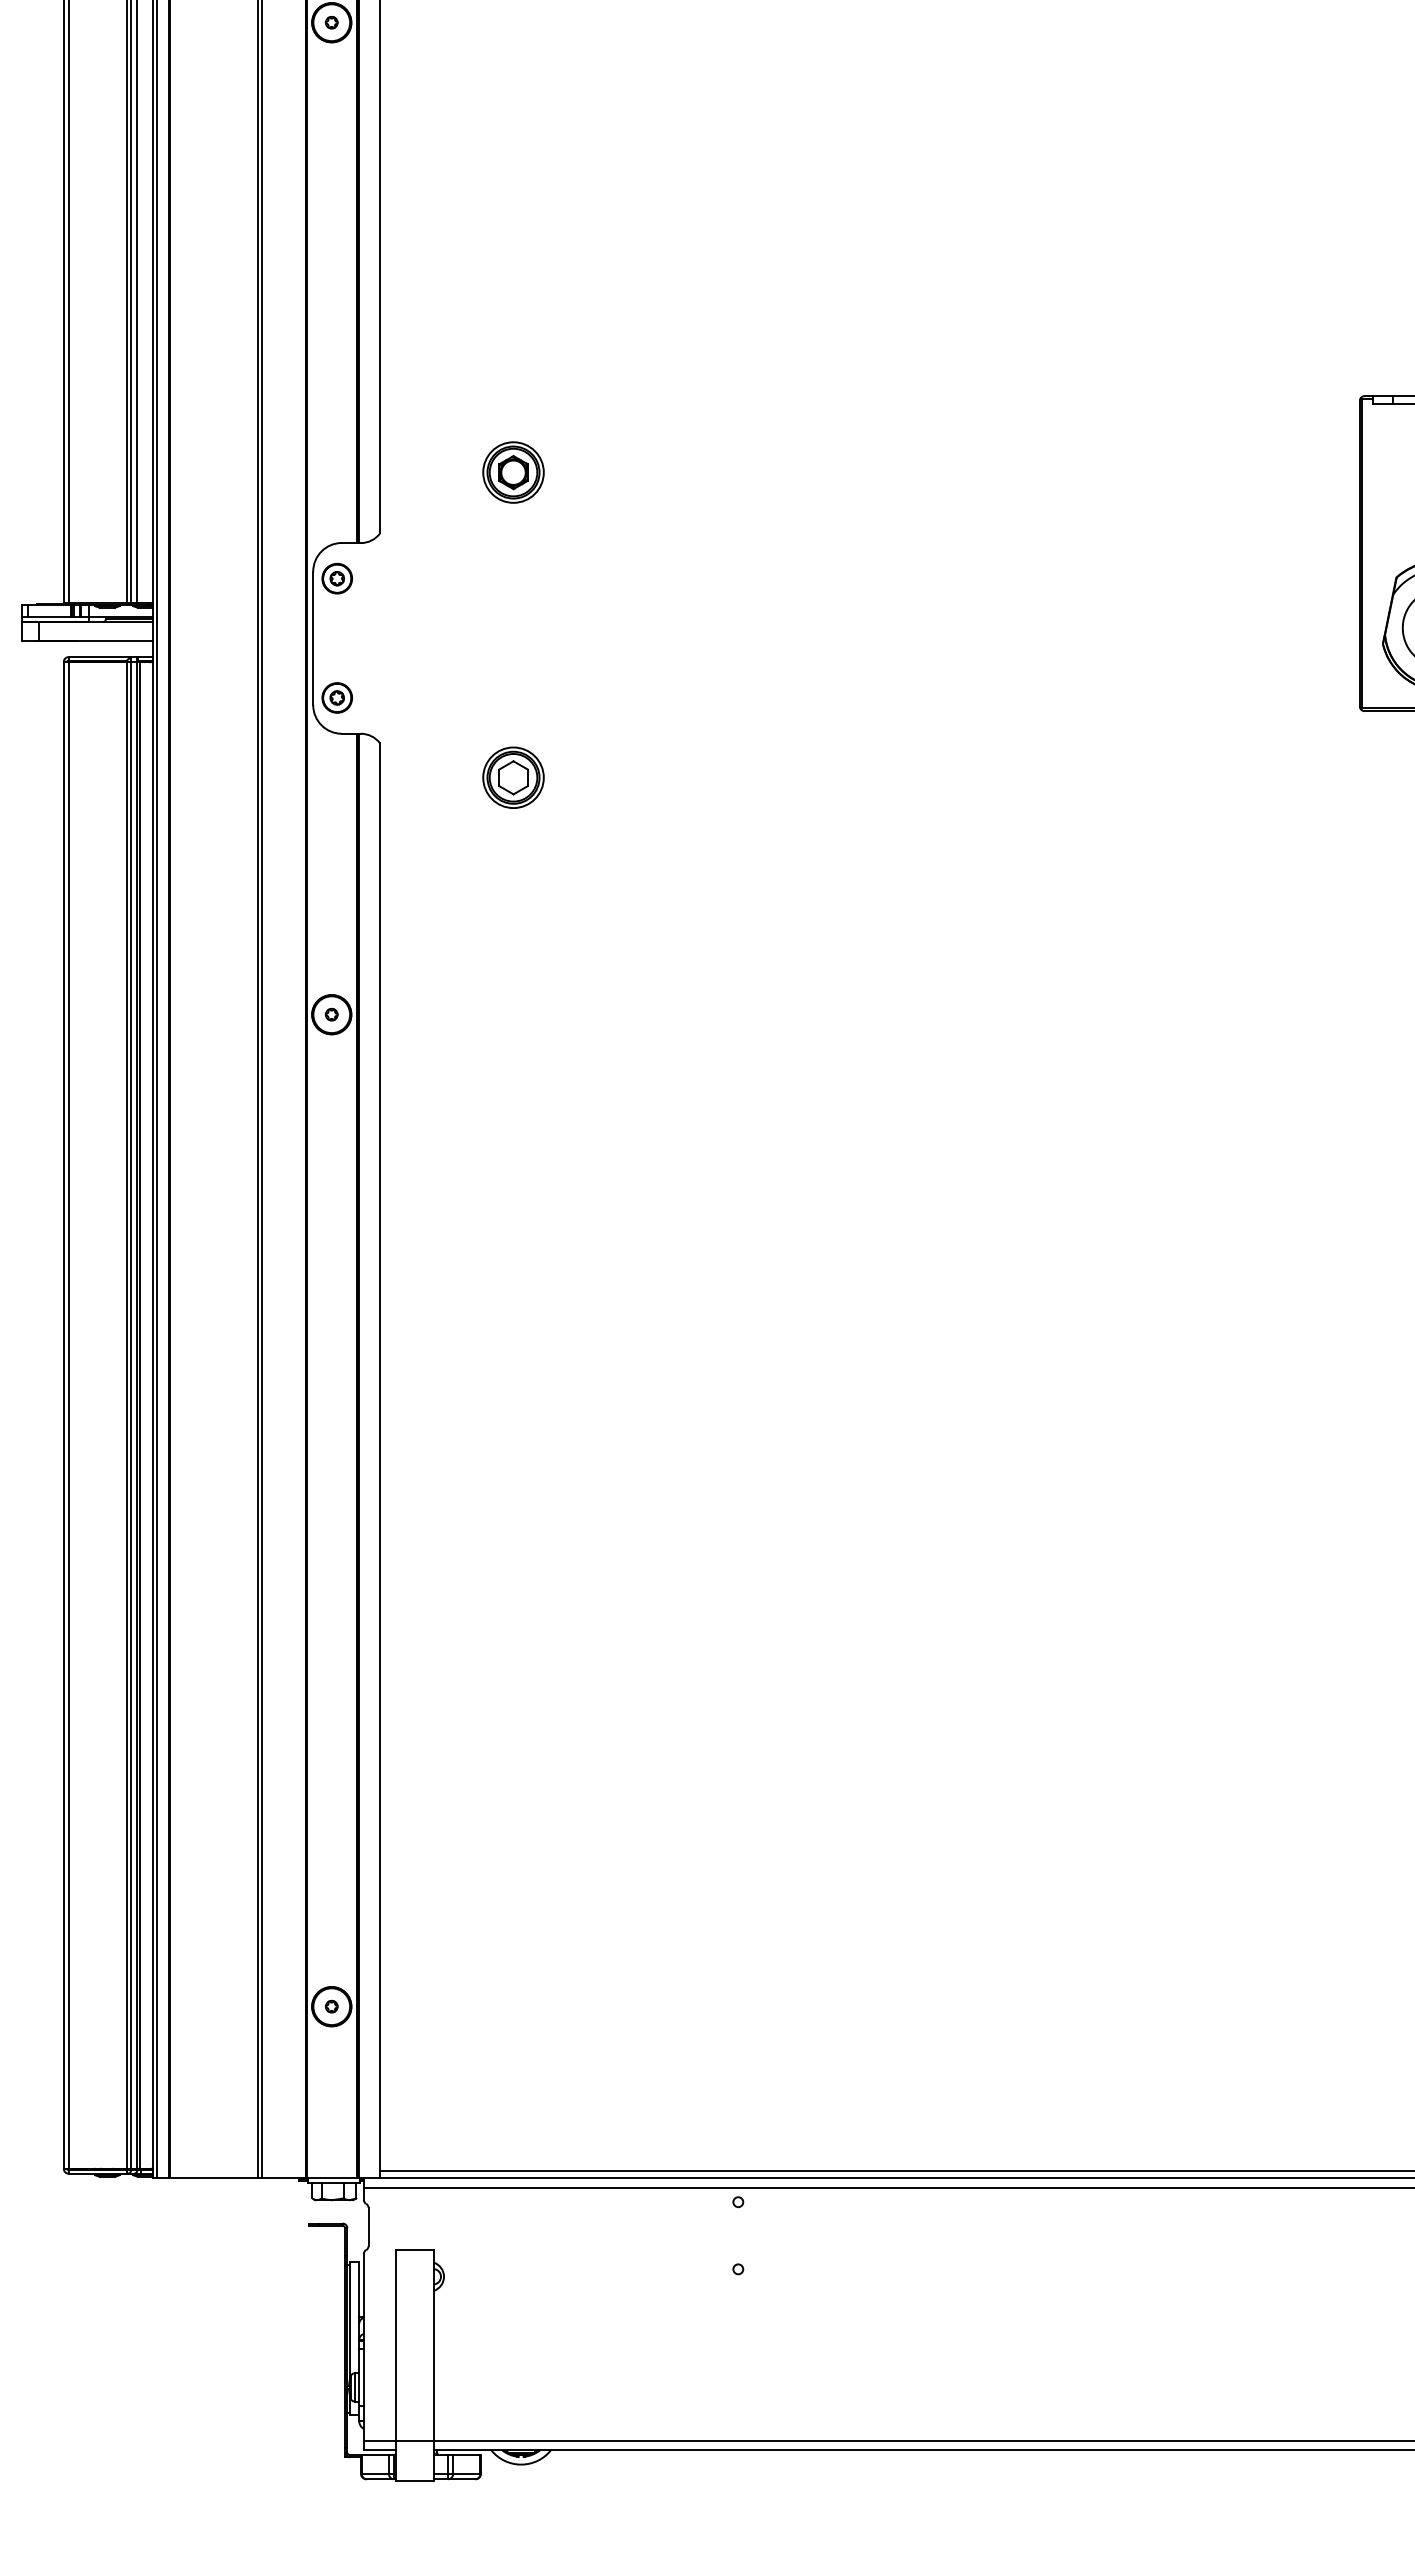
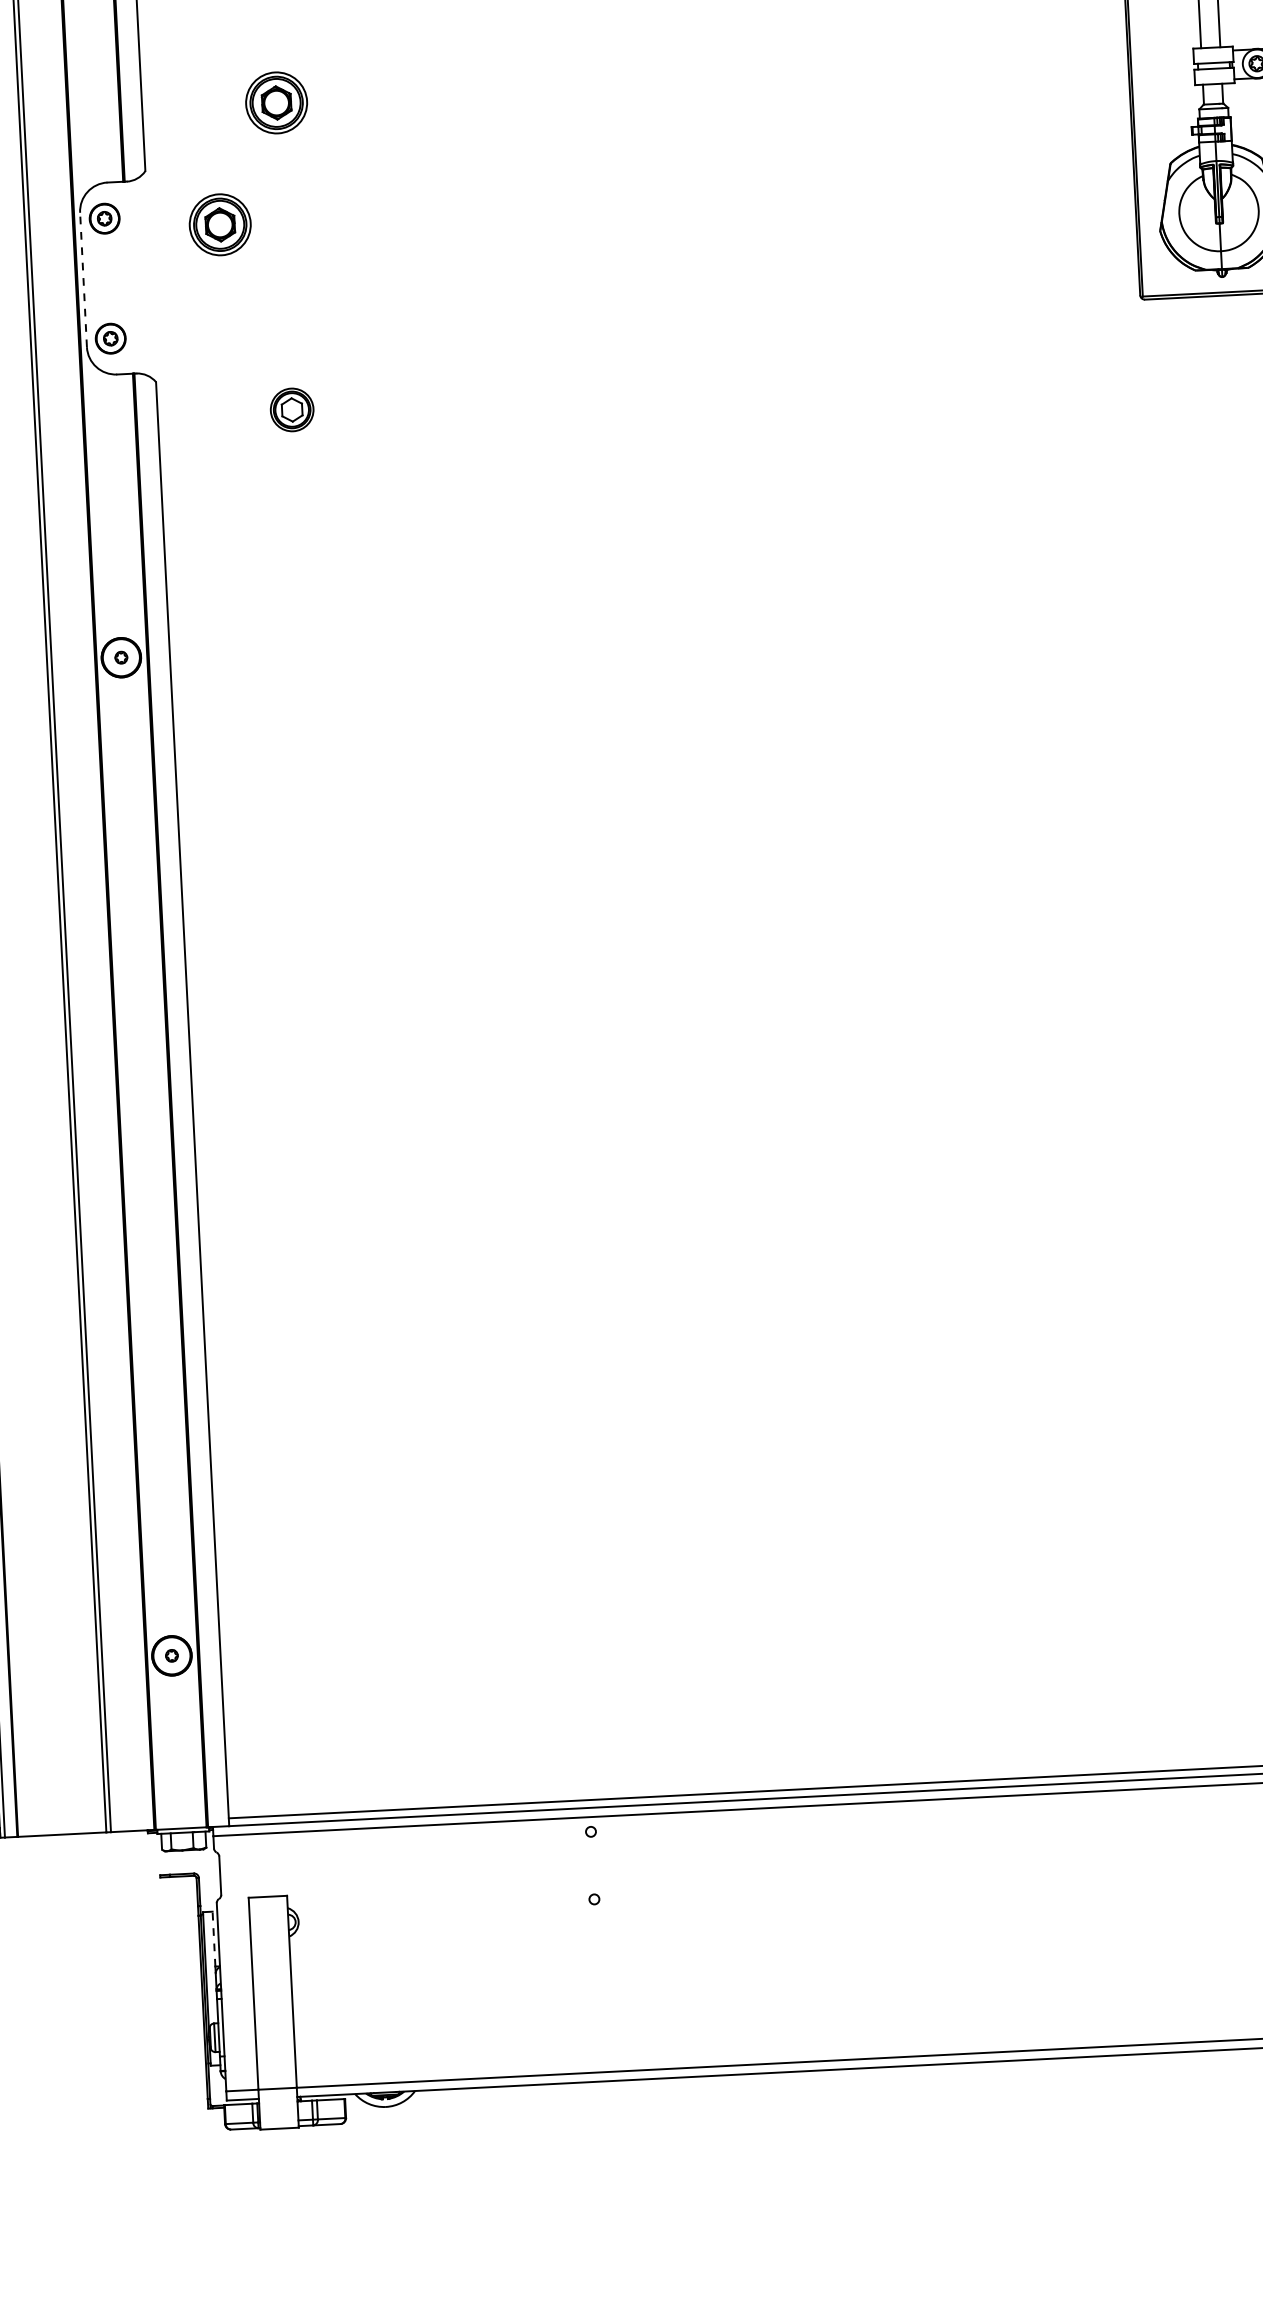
part: (451, 590) -> (220, 224), added
line: (313, 638) -> (83, 280), solid -> dashed
part: (513, 777) -> (292, 409), size x0.7
line: (359, 2289) -> (214, 1939), solid -> dashed

